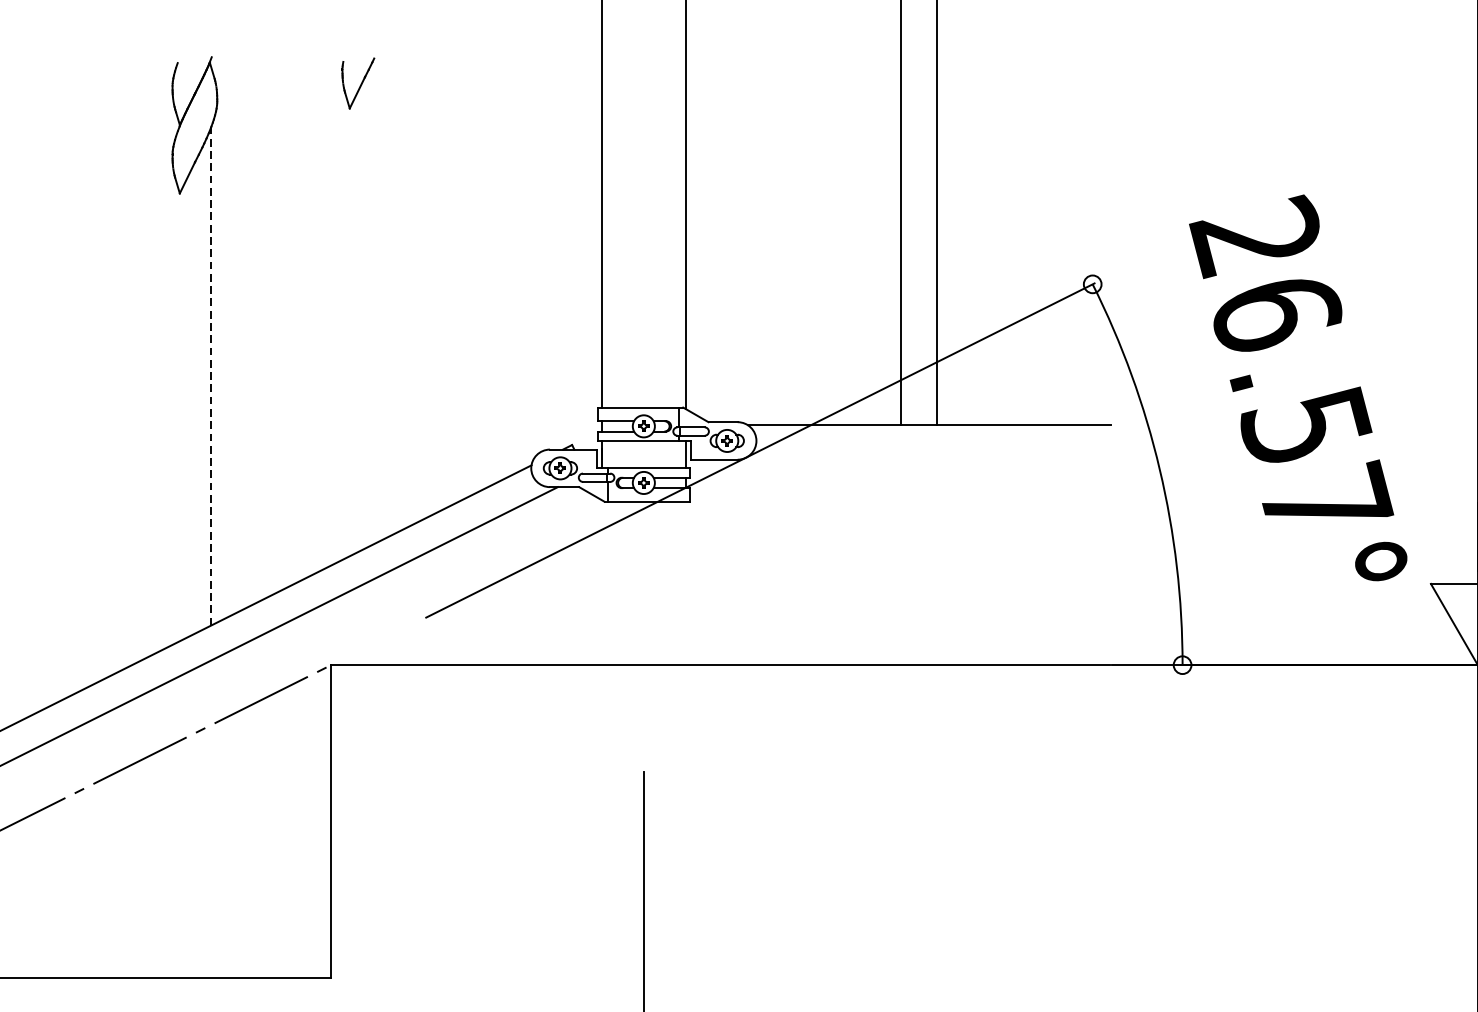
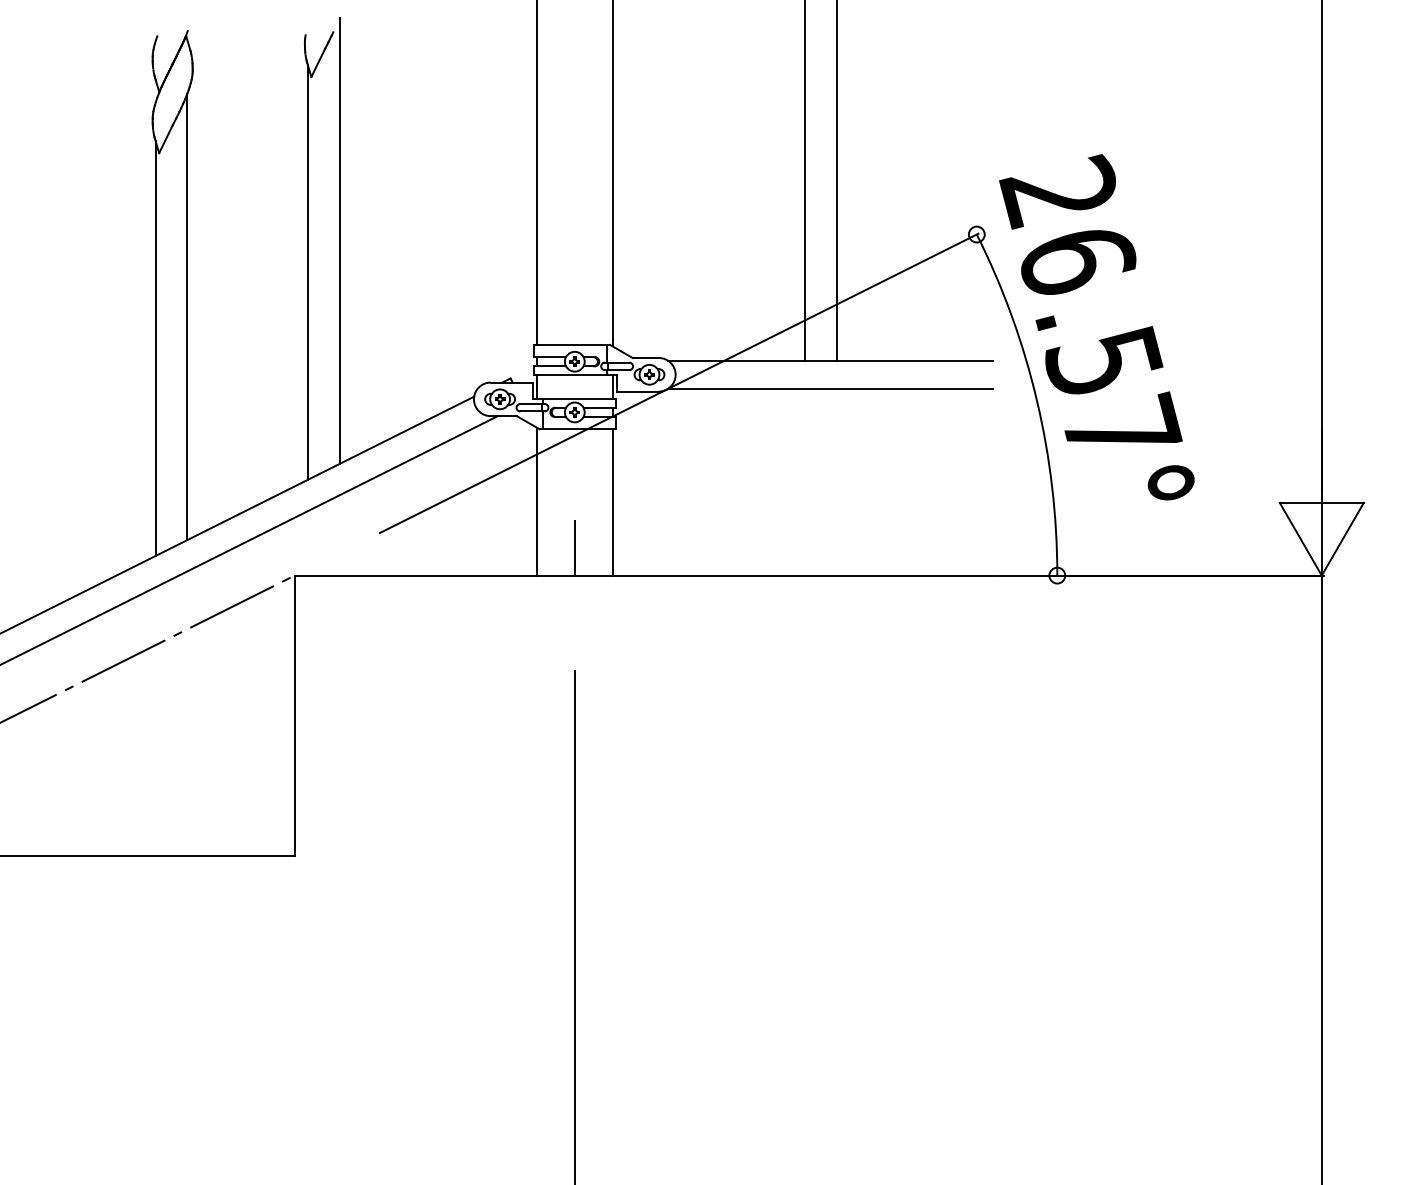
line: (381, 291) -> (339, 240), added
line: (345, 325) -> (307, 271), added
line: (211, 375) -> (187, 316), dashed -> solid
text: (1297, 388) -> (1096, 327), moved
line: (175, 411) -> (155, 348), added
line: (929, 456) -> (830, 388), added
line: (601, 582) -> (536, 501), added
line: (685, 583) -> (612, 502), added
line: (643, 633) -> (574, 547), added

